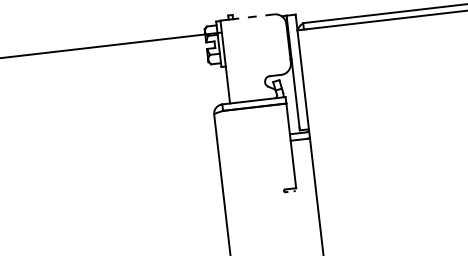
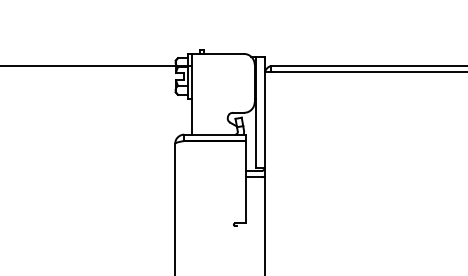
line: (254, 16) -> (224, 53), dashed -> solid

